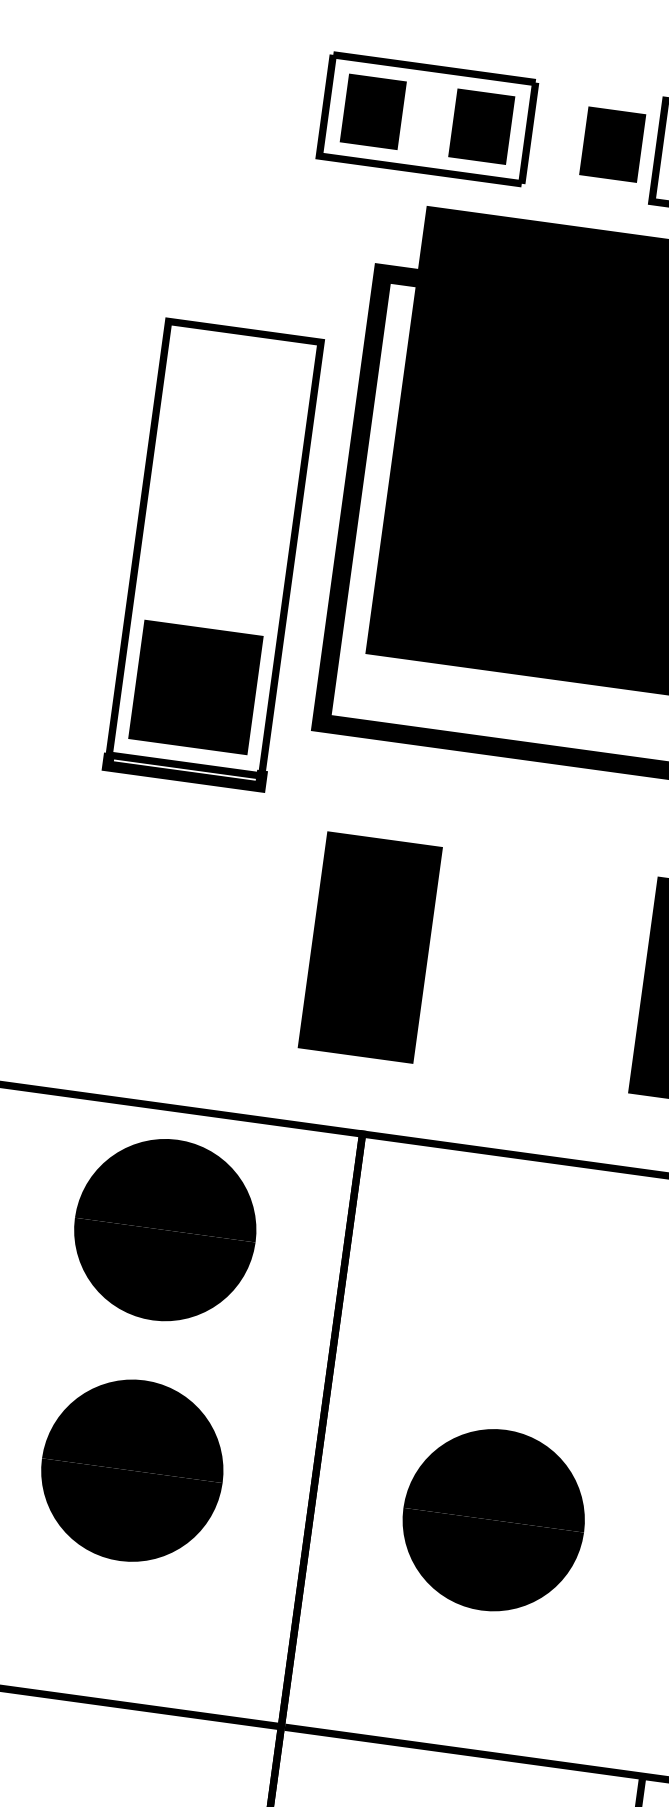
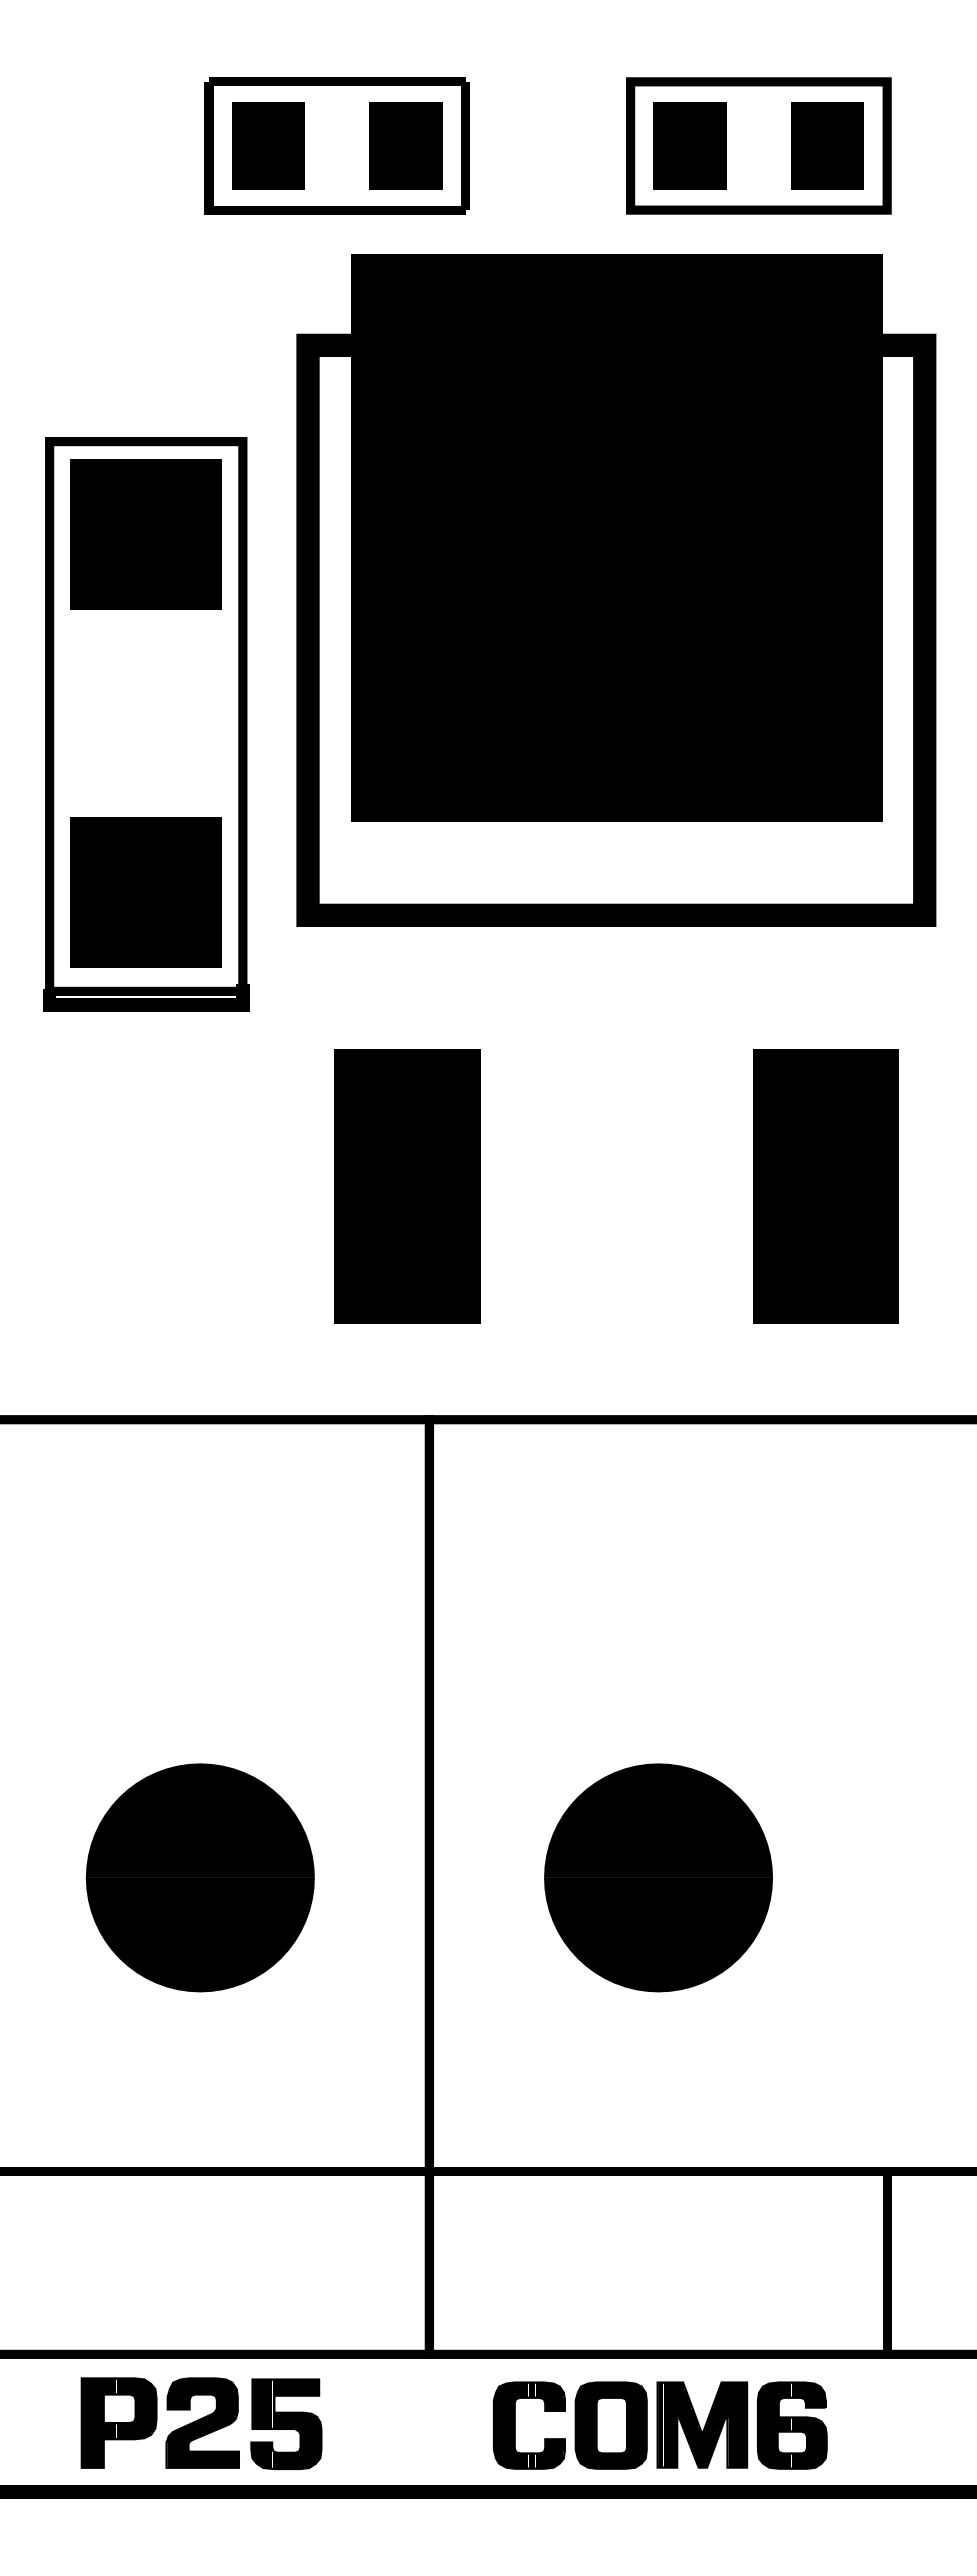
part: (612, 144) -> (571, 145), removed
part: (234, 405) -> (145, 534), added
part: (164, 1229) -> (199, 1572), removed

